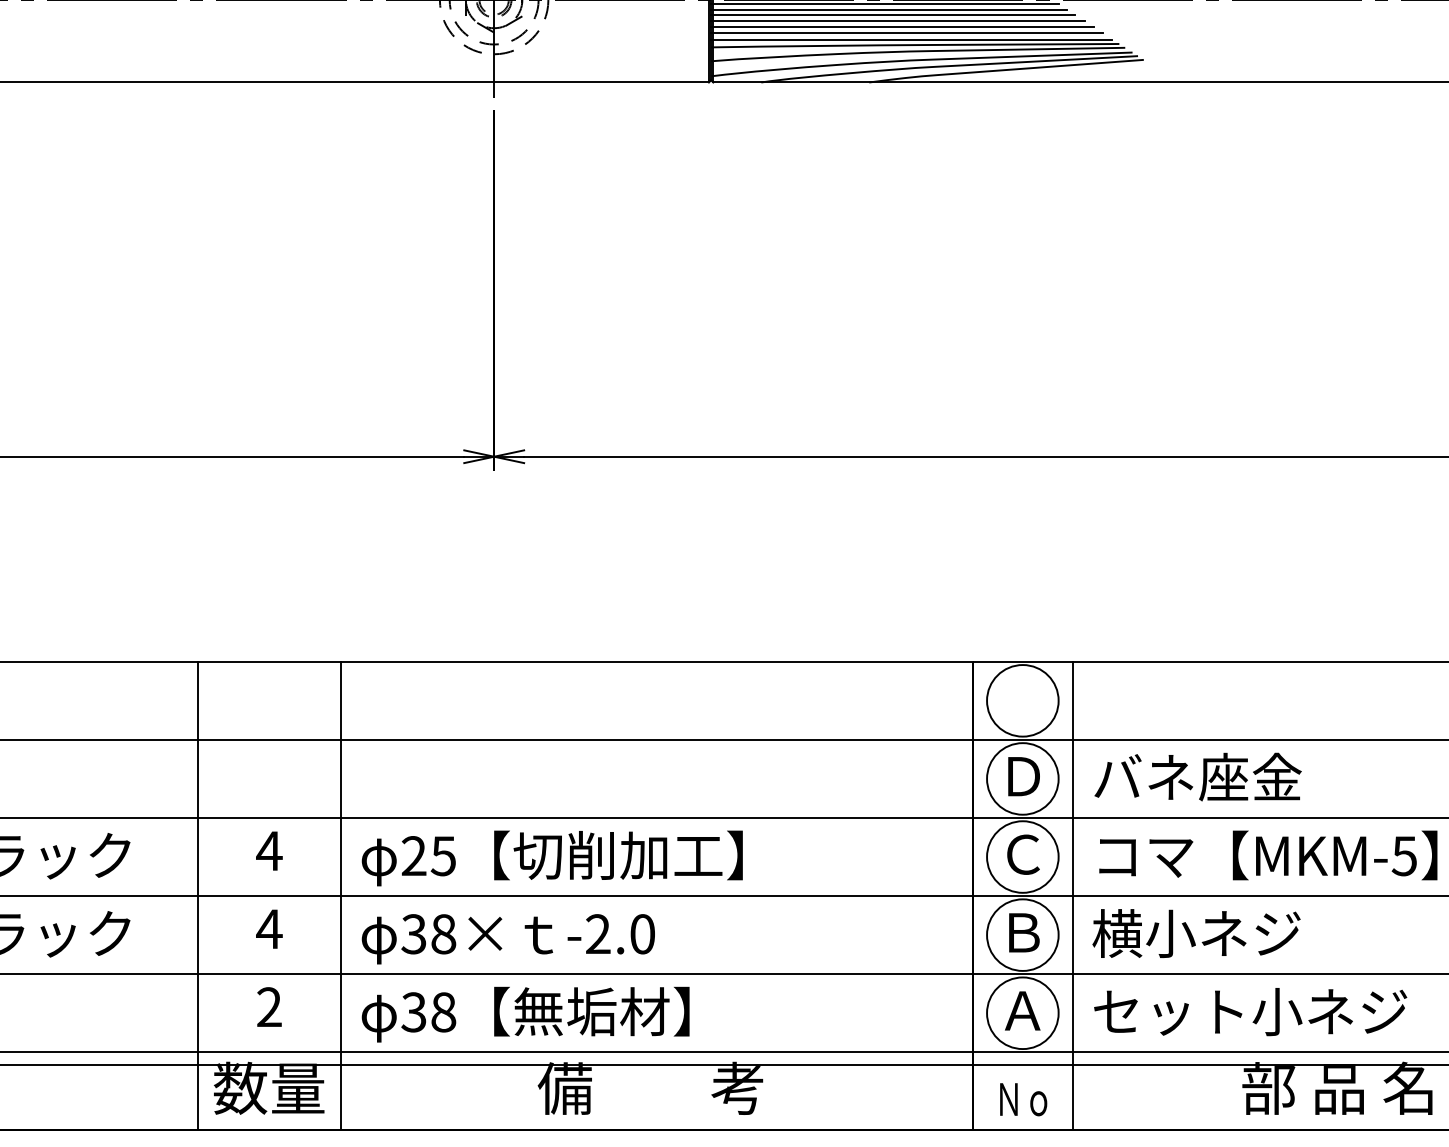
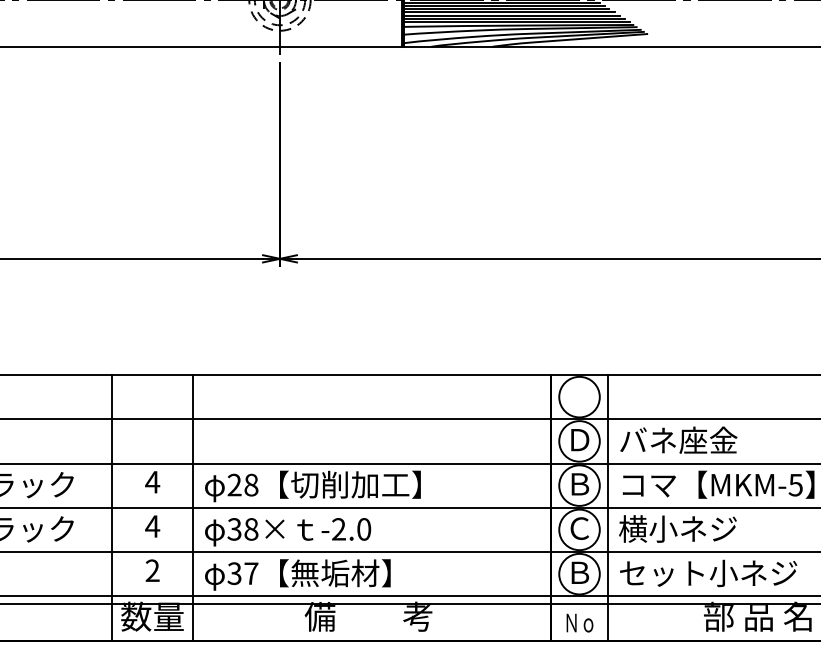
text: (443, 855) -> (251, 484), 25 -> 28
text: (1022, 855) -> (579, 484), Ｃ -> Ｂ
text: (1022, 932) -> (579, 528), Ｂ -> Ｃ
text: (1022, 1010) -> (579, 572), Ａ -> Ｂ
text: (443, 1012) -> (251, 573), 38 -> 37

